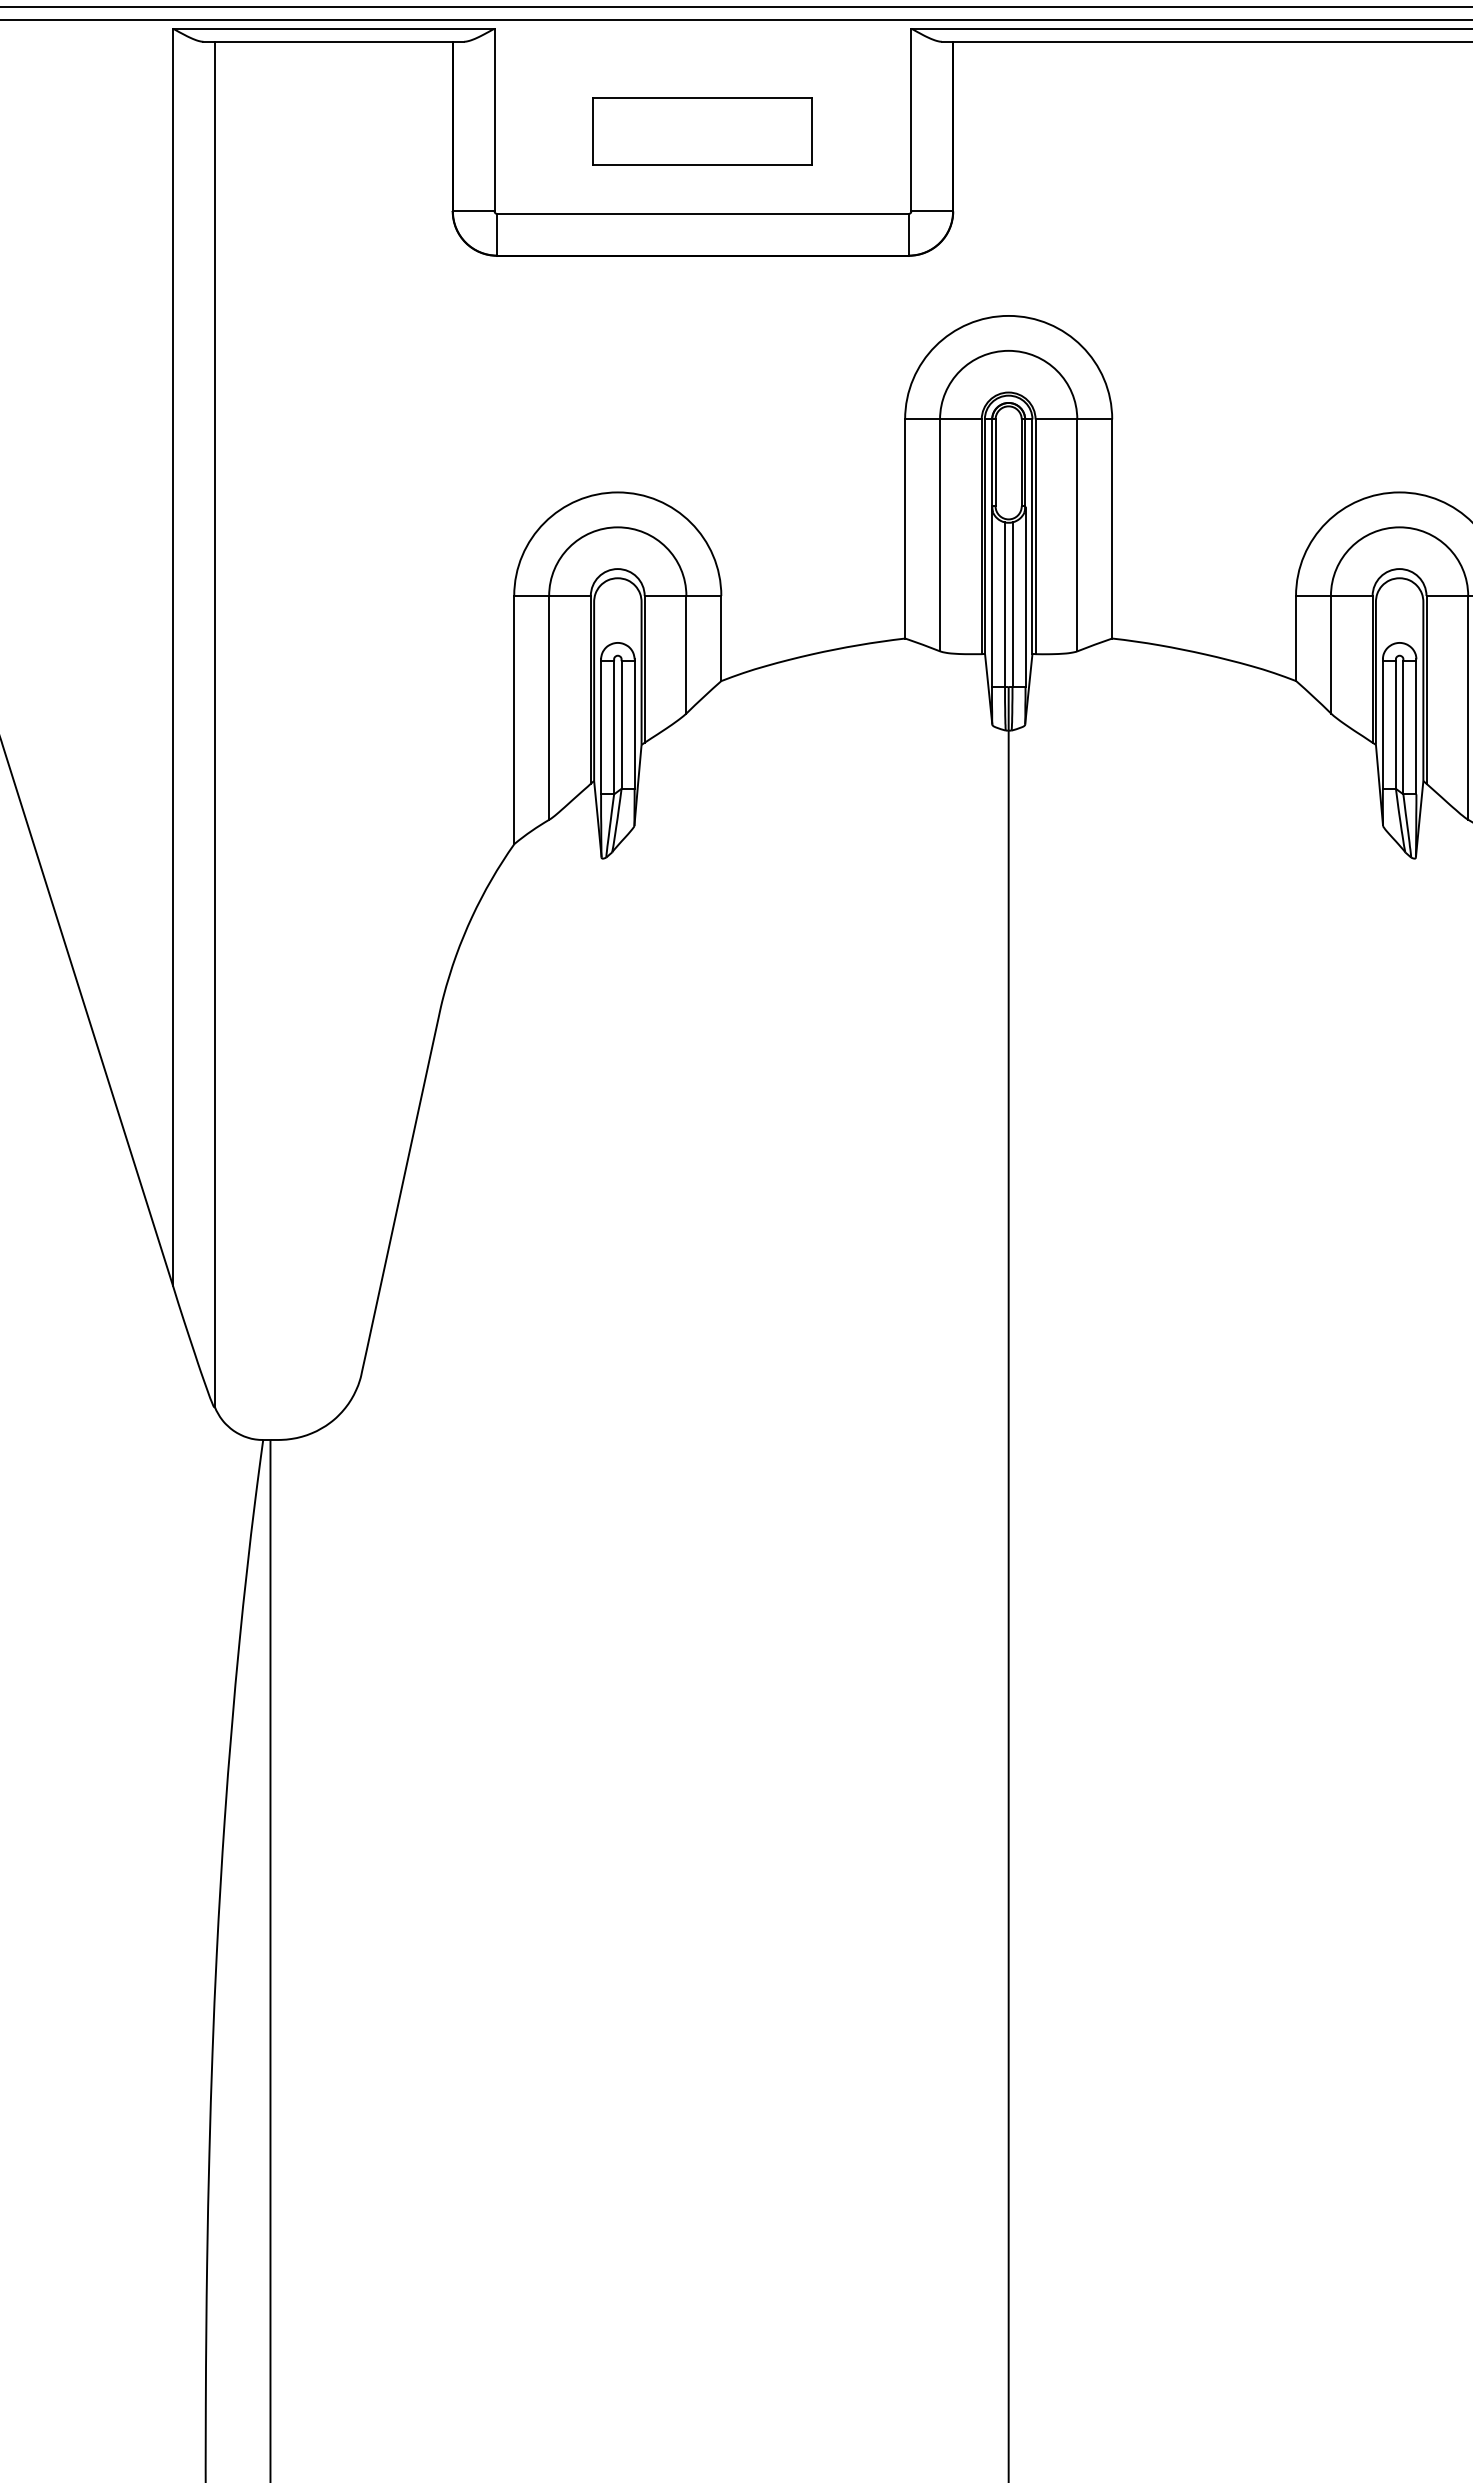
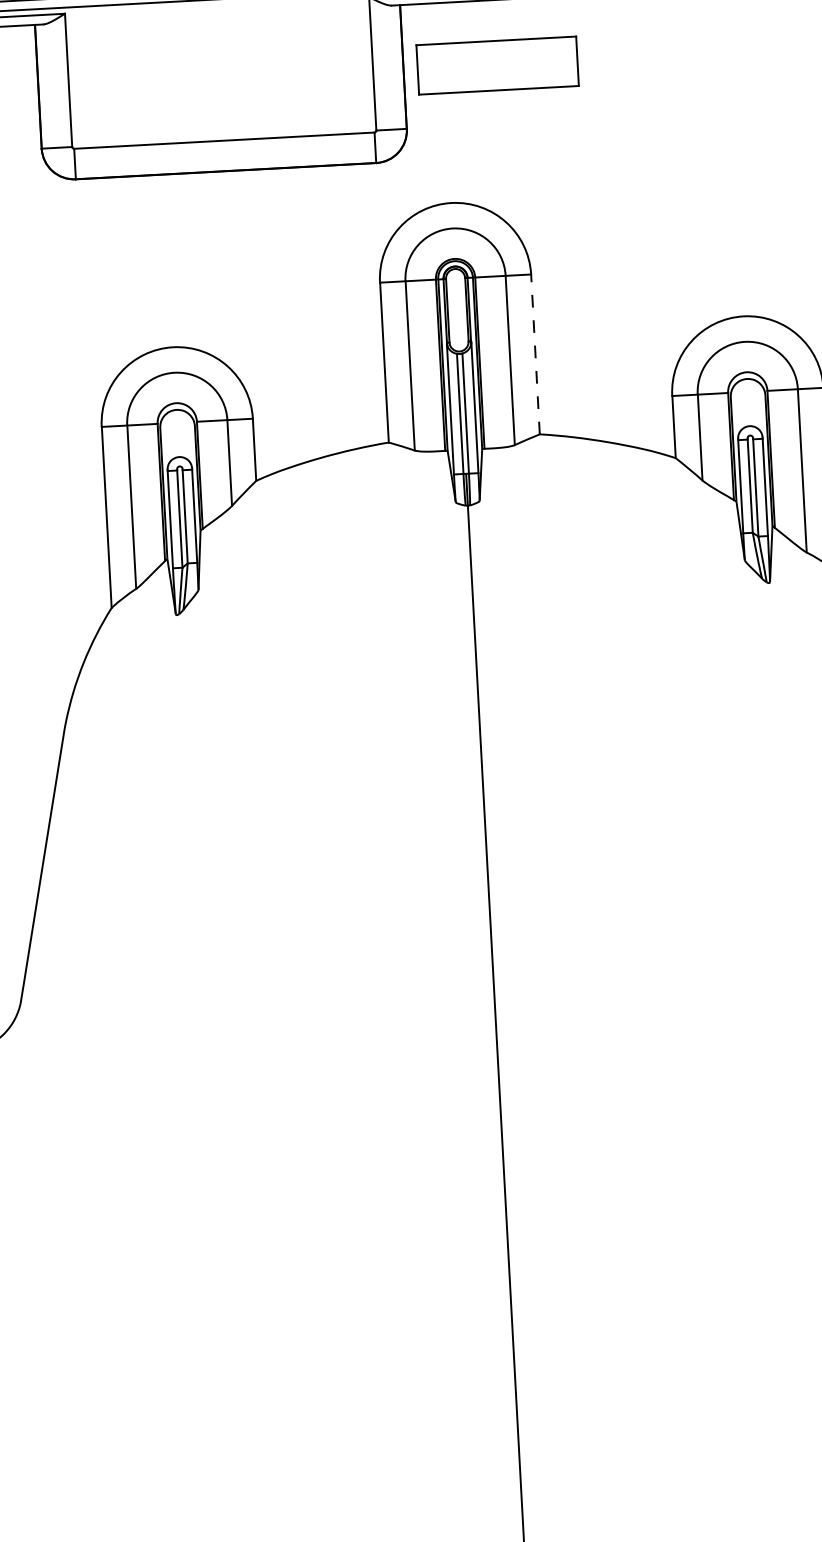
part: (702, 131) -> (497, 65), moved
line: (1112, 529) -> (535, 354), solid -> dashed

